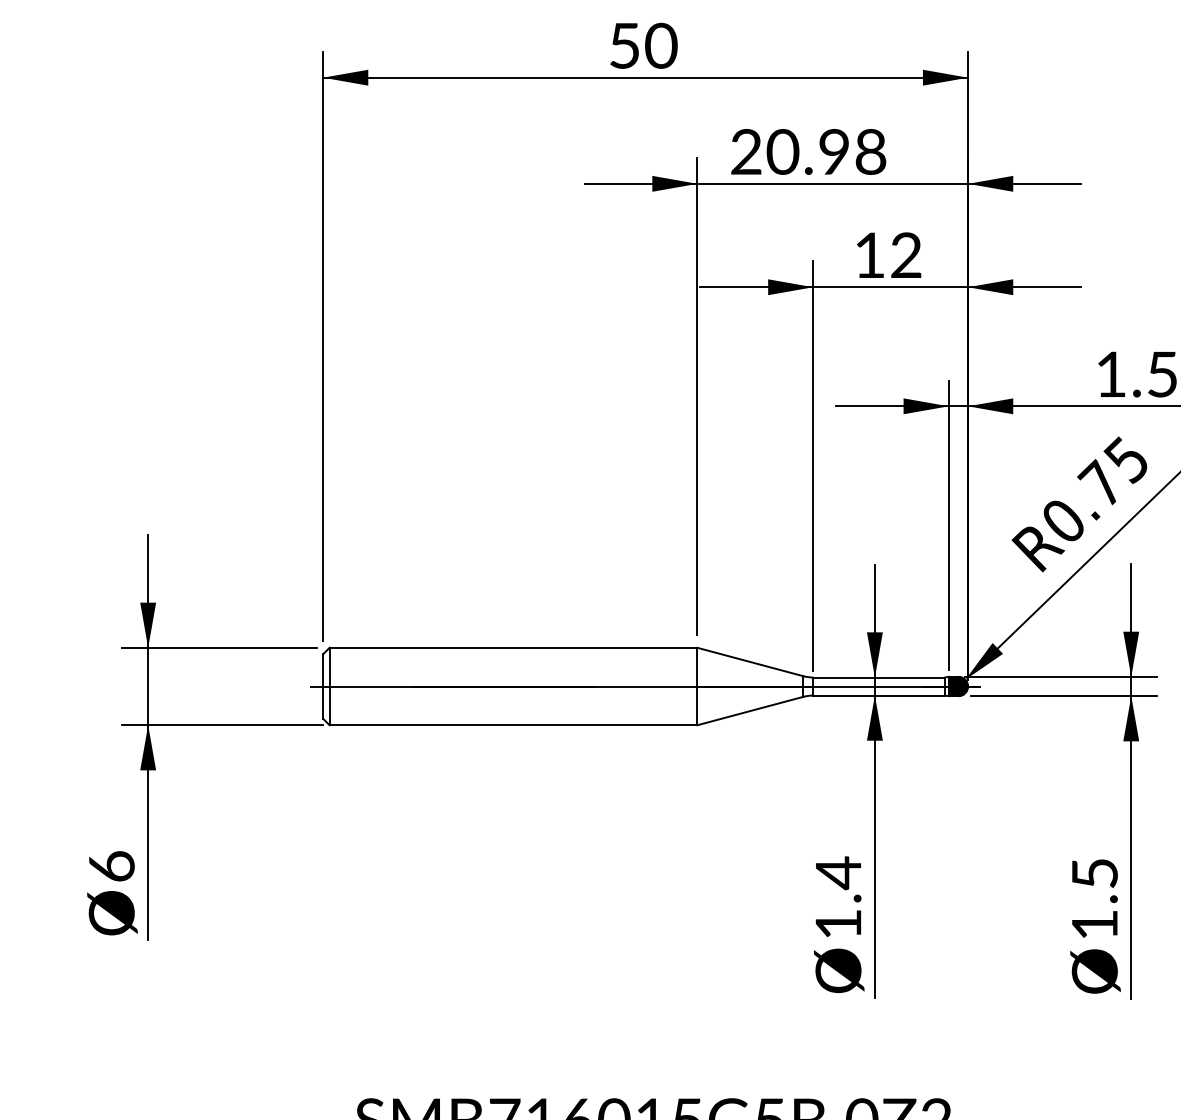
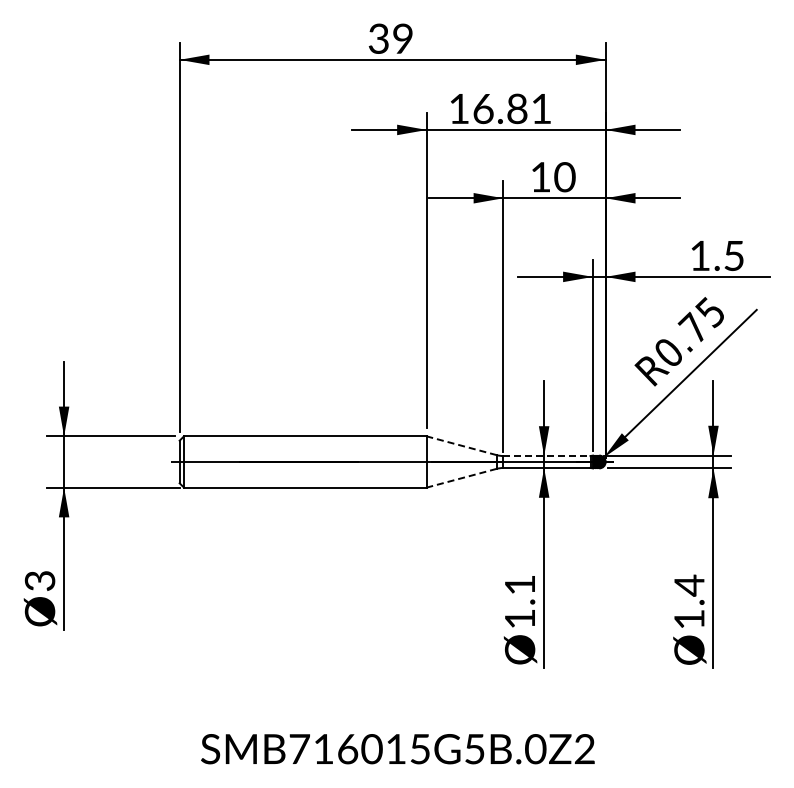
text: (642, 45) -> (390, 38), 50 -> 39
text: (808, 151) -> (500, 108), 20.98 -> 16.81
text: (905, 255) -> (564, 177), 12 -> 10
line: (749, 661) -> (461, 445), solid -> dashed
line: (878, 678) -> (546, 456), solid -> dashed
line: (749, 711) -> (461, 478), solid -> dashed
text: (110, 865) -> (39, 580), 6 -> 3
text: (837, 873) -> (519, 585), 1.4 -> 1.1
text: (1094, 873) -> (689, 585), 1.5 -> 1.4

